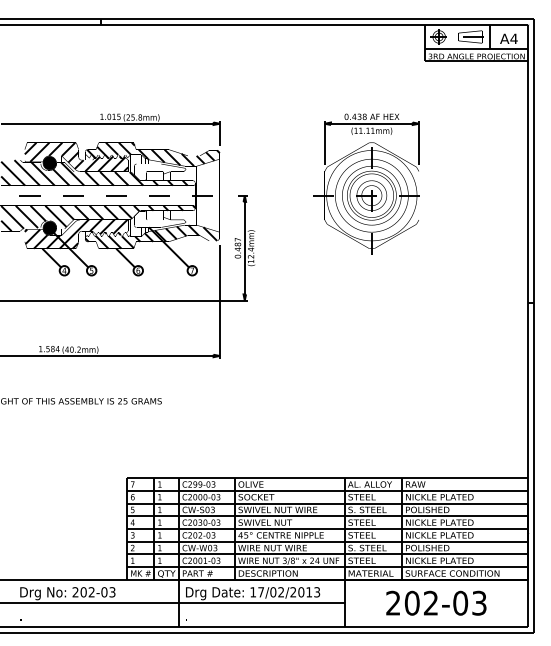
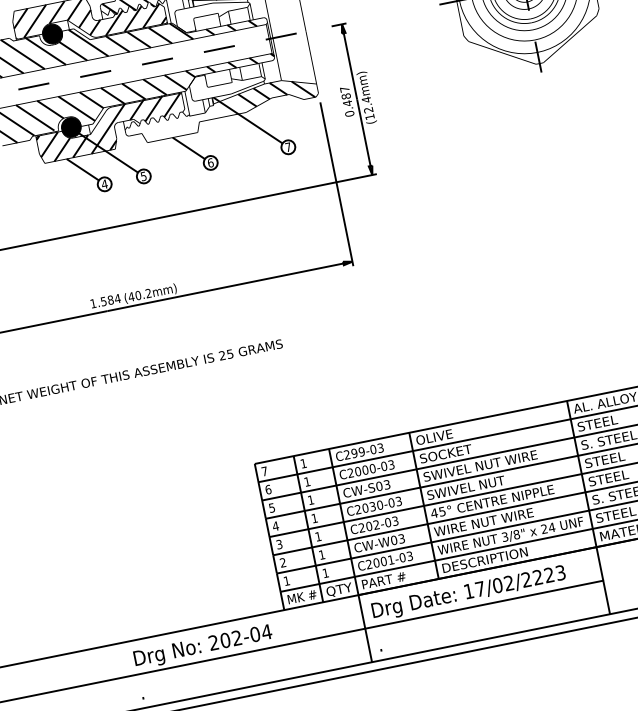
hatch: (125, 239) -> (183, 121), removed
text: (112, 592) -> (266, 632), 202-03 -> 202-04
text: (304, 592) -> (542, 576), 17/02/2013 -> 17/02/2223

